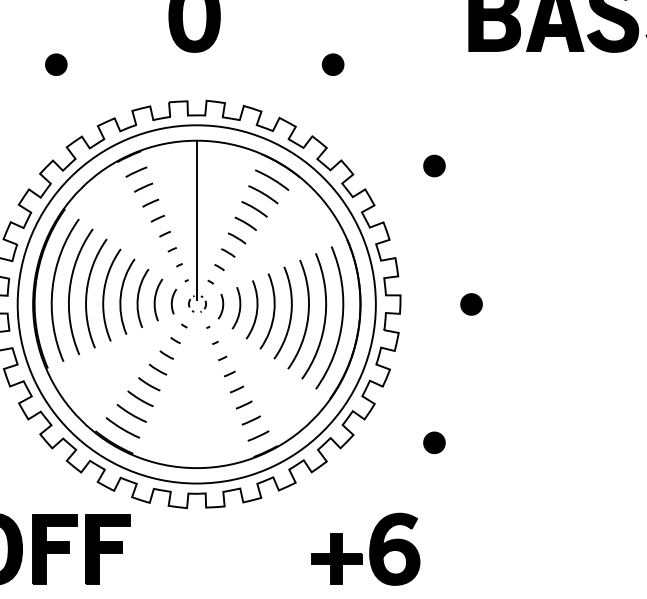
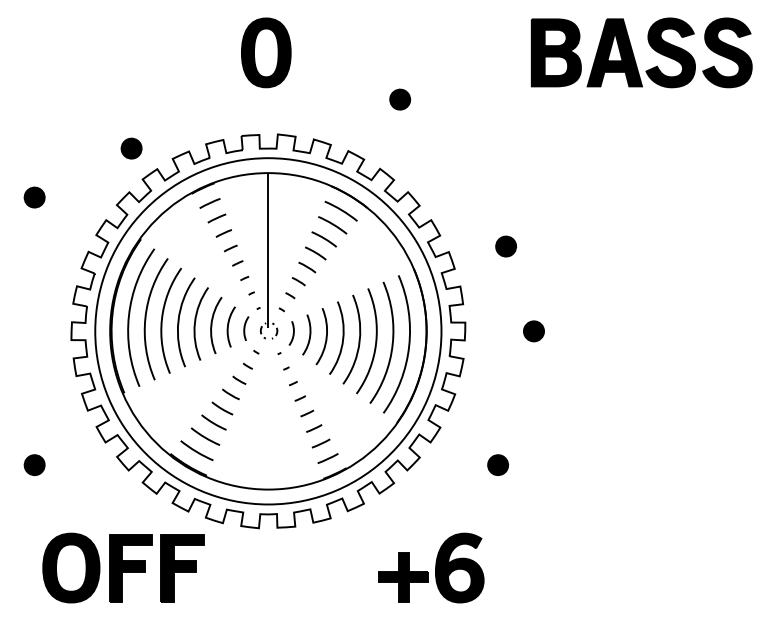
part: (56, 64) -> (131, 148), moved
part: (433, 165) -> (505, 246), moved

